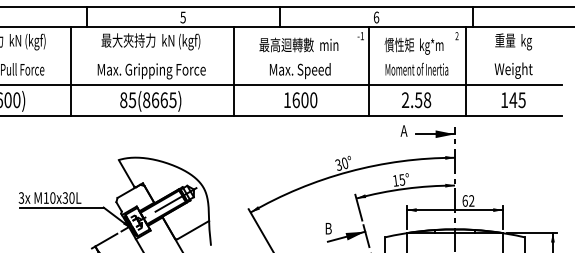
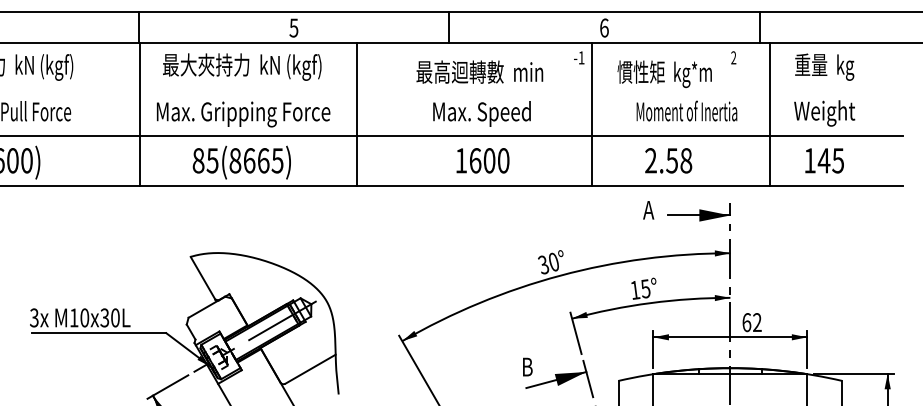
text: (416, 68) -> (686, 109), moved
line: (71, 70) -> (140, 113), moved
line: (233, 70) -> (357, 113), moved
line: (465, 70) -> (769, 113), moved

